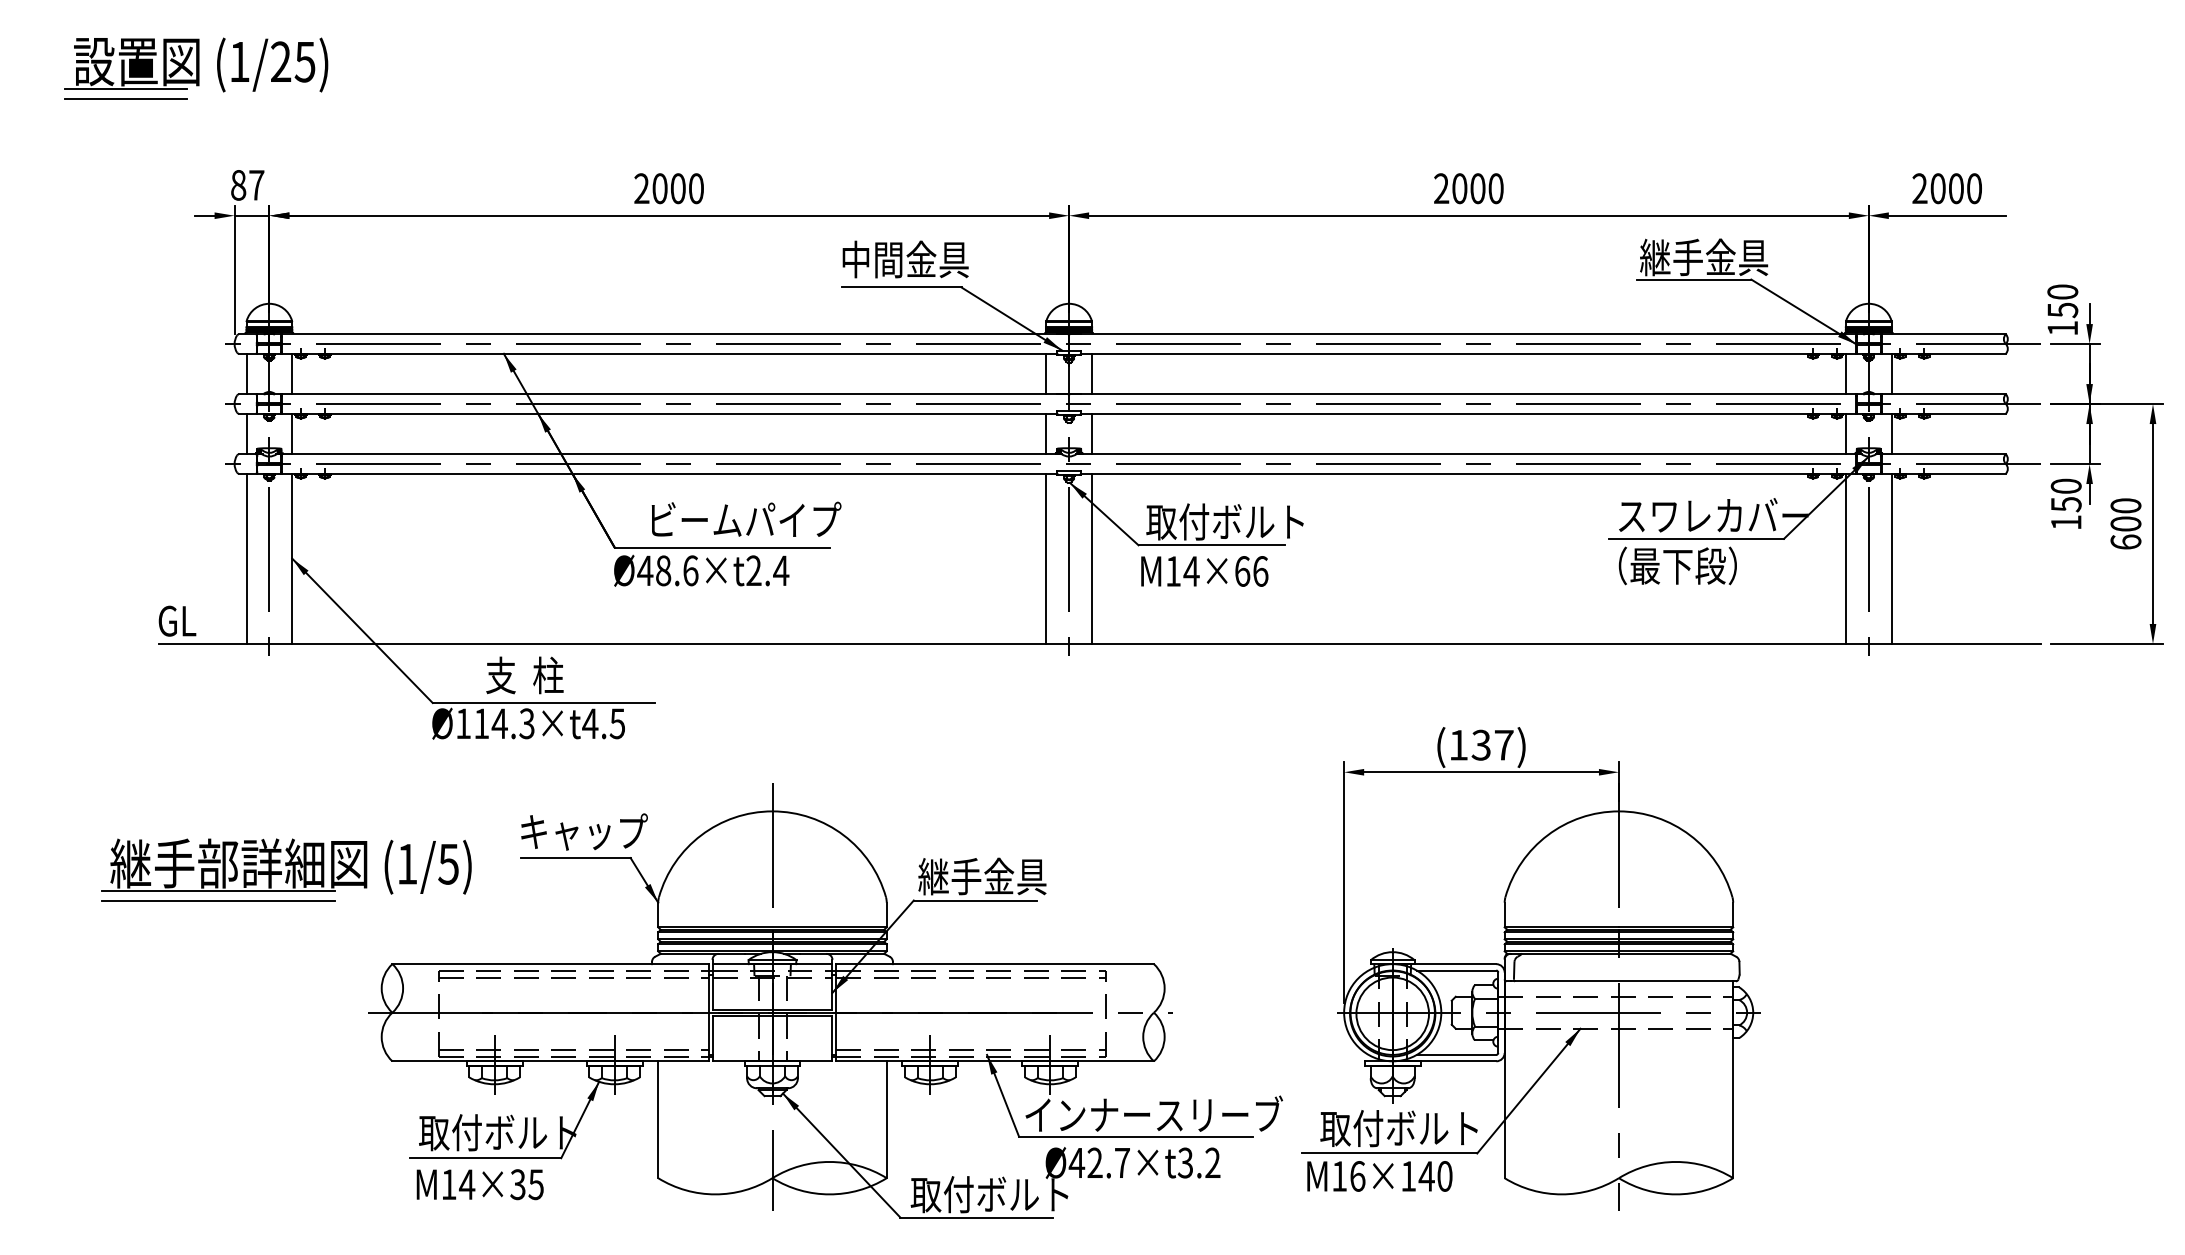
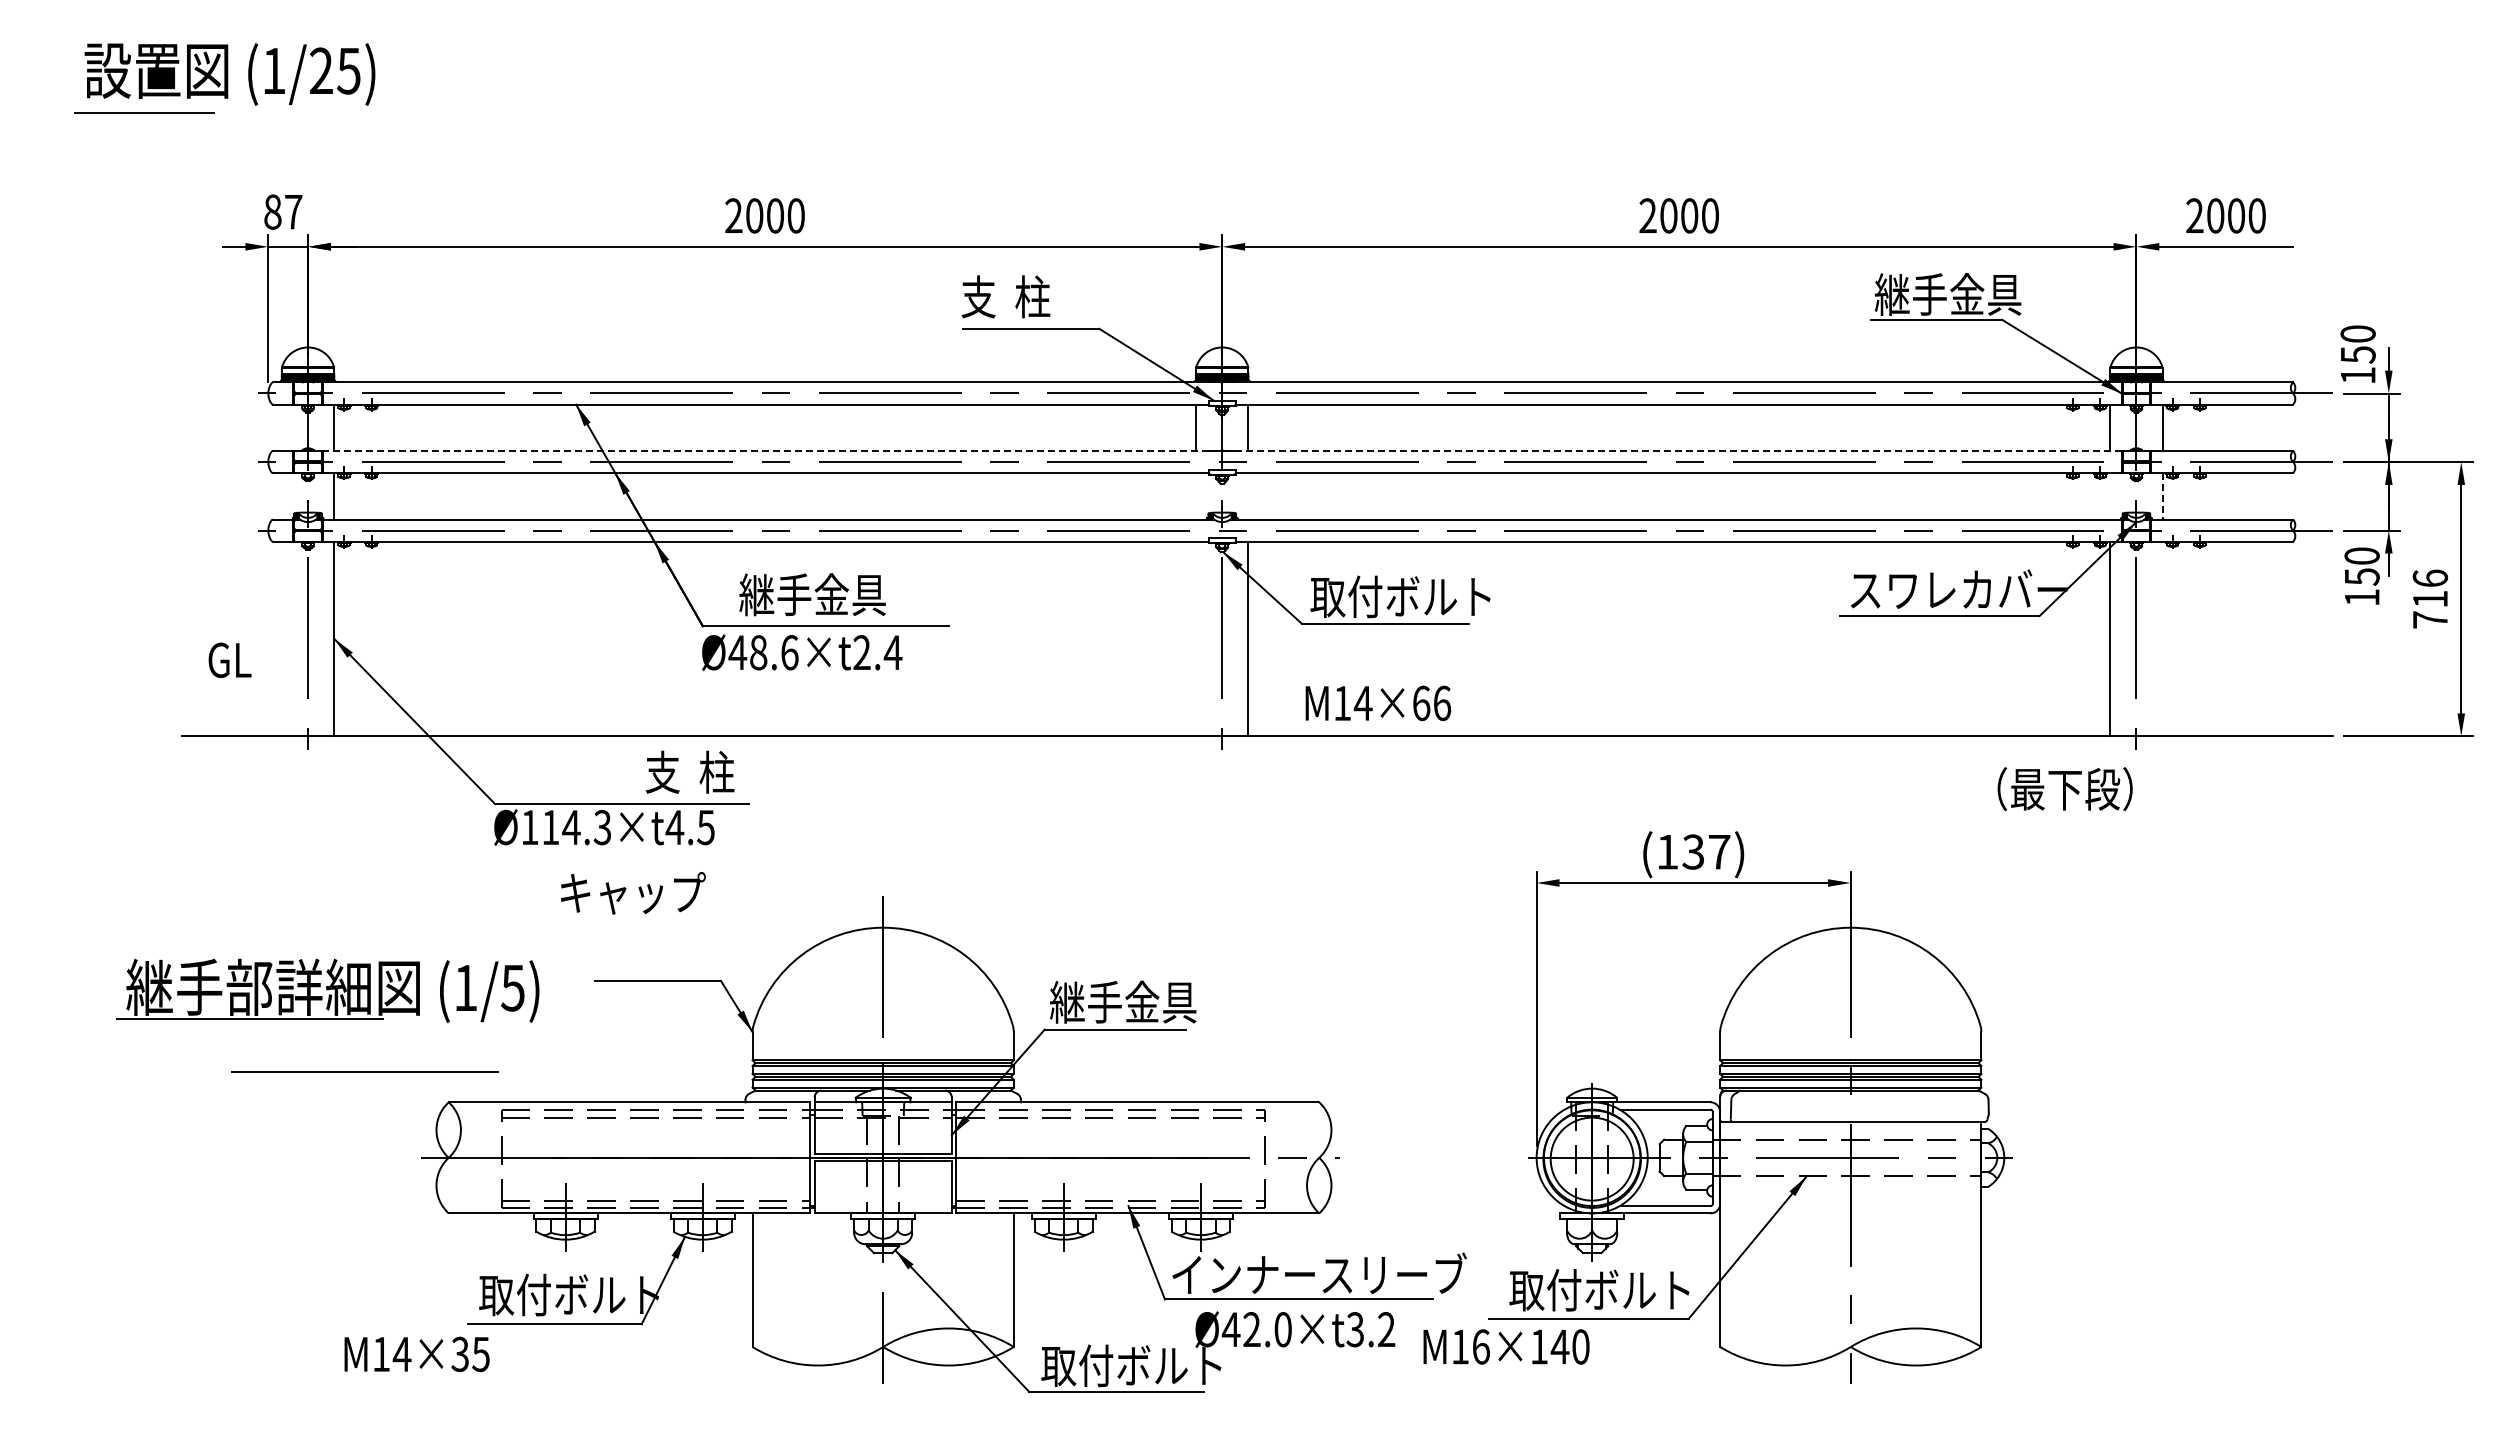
line: (126, 88) -> (144, 101), removed
text: (904, 259) -> (1034, 296), 中間金具 -> 支  柱
line: (246, 373) -> (281, 427), removed
line: (1069, 393) -> (1222, 450), solid -> dashed
line: (246, 434) -> (281, 496), removed
line: (1046, 434) -> (1196, 496), removed
line: (1092, 434) -> (1248, 496), removed
line: (1846, 434) -> (2110, 496), removed
line: (1891, 434) -> (2162, 496), solid -> dashed
text: (743, 519) -> (850, 594), ビームパイプ -> 継手金具
text: (2126, 523) -> (2430, 598), 600 -> 716
line: (246, 558) -> (281, 638), removed
line: (1046, 558) -> (1196, 638), removed
line: (1891, 558) -> (2162, 638), removed
text: (1677, 566) -> (2064, 789), moved
text: (1204, 571) -> (1378, 703), moved
text: (177, 620) -> (229, 659), moved
text: (524, 674) -> (689, 771), moved
text: (584, 832) -> (633, 893), moved
line: (218, 900) -> (364, 1071), moved
text: (1121, 1162) -> (1282, 1329), Ø42.7×t3.2 -> Ø42.0×t3.2
text: (1379, 1175) -> (1506, 1346), moved
text: (479, 1184) -> (416, 1354), moved

